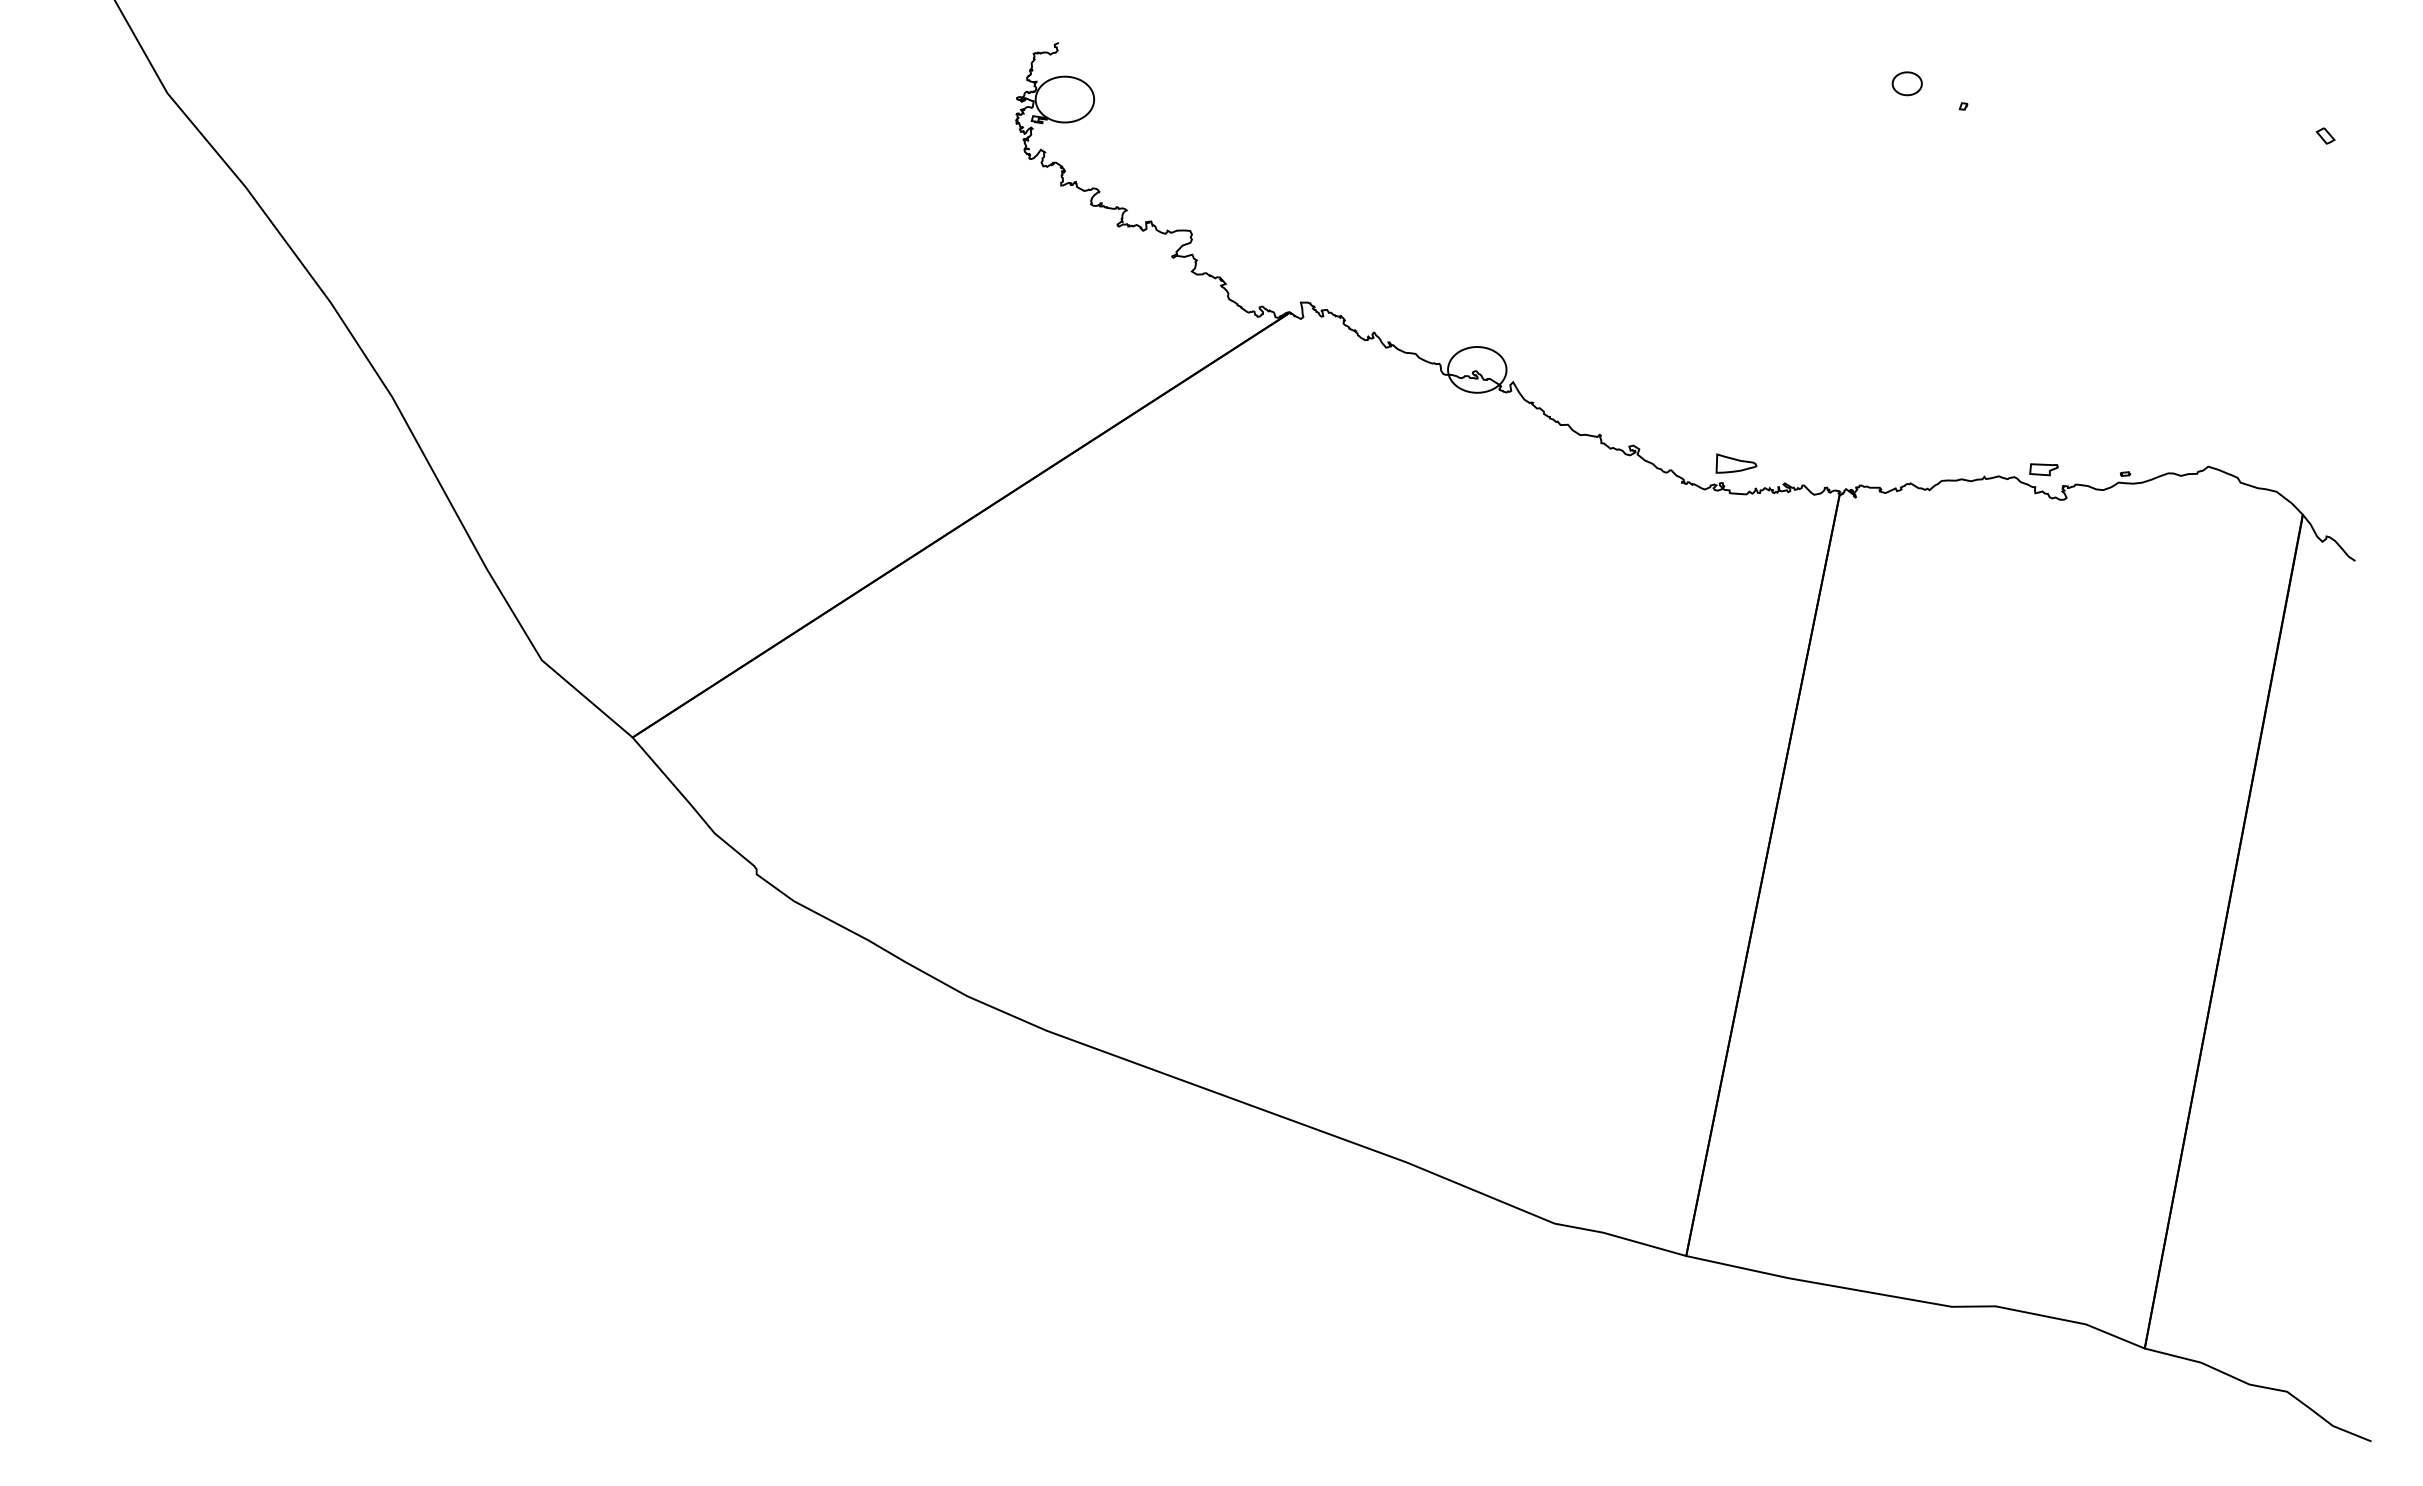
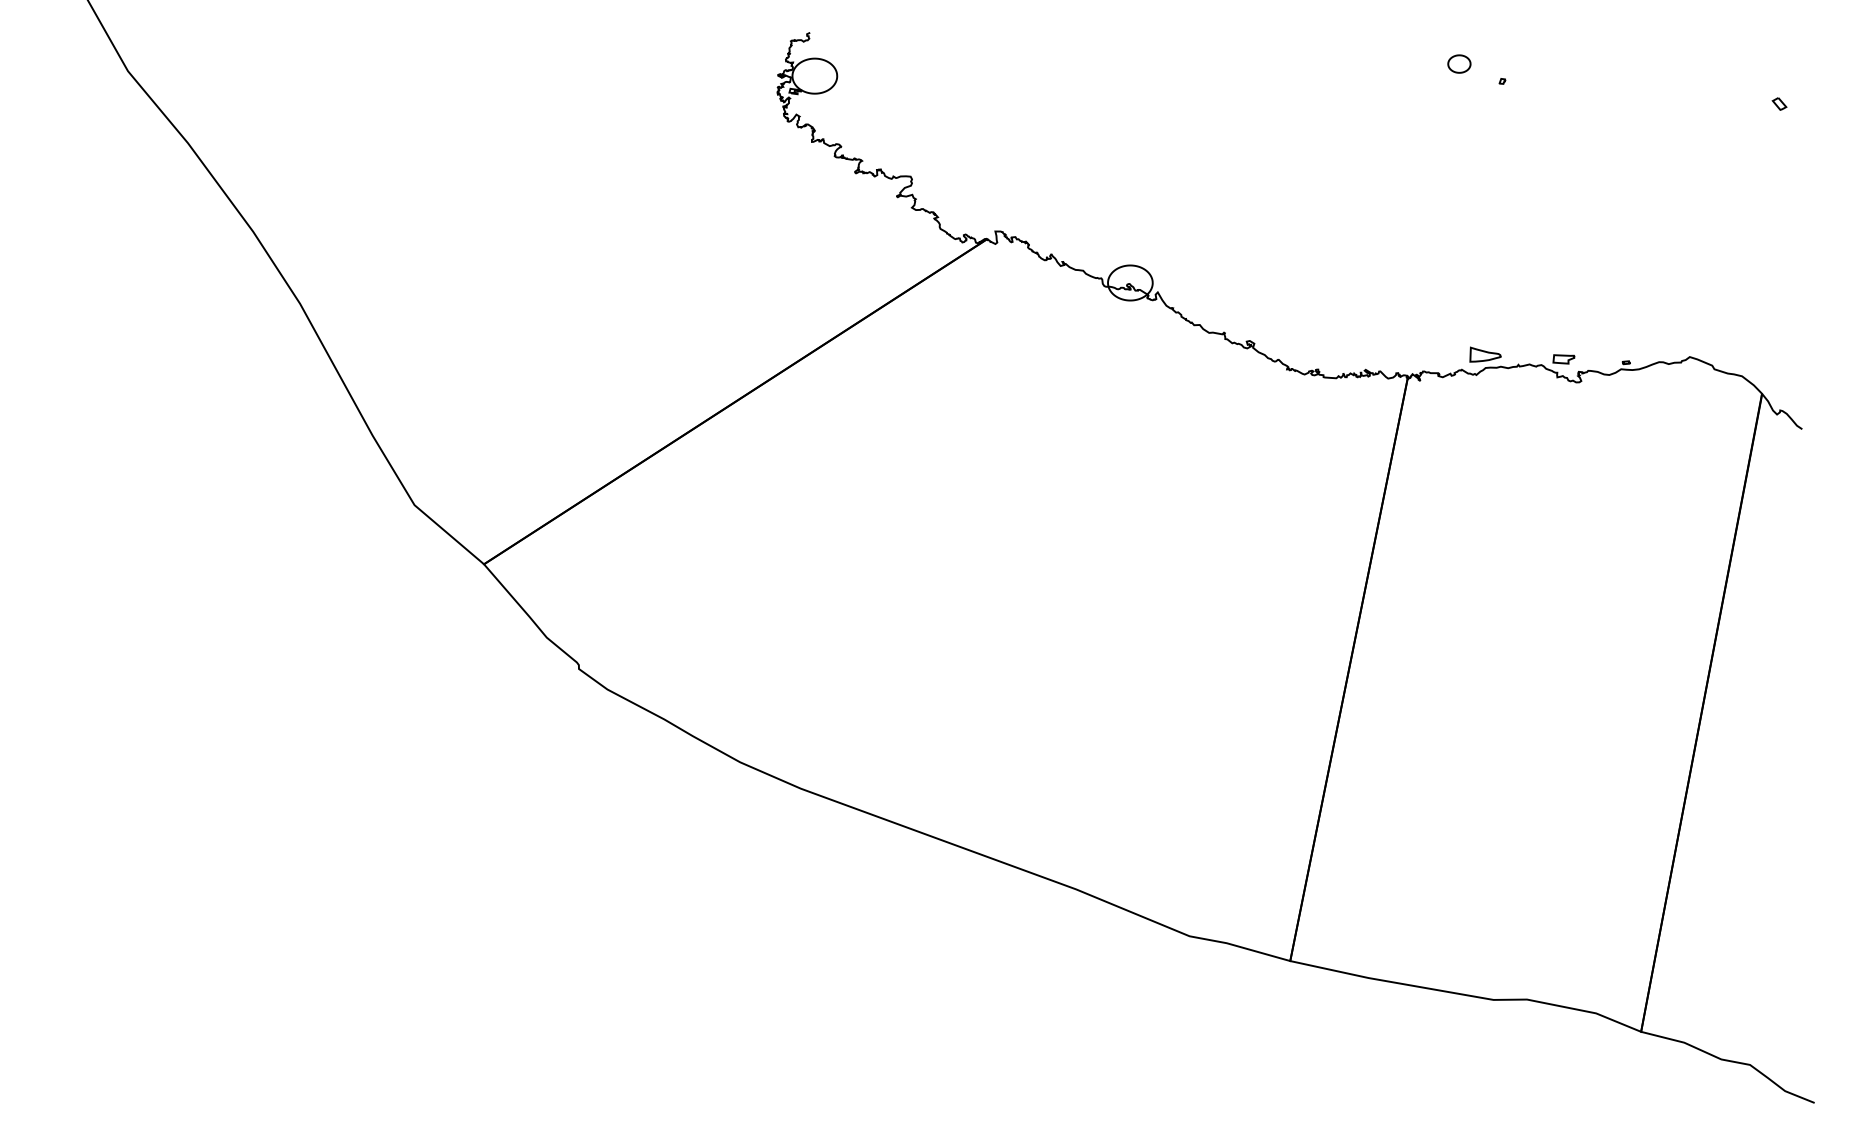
part: (1736, 463) -> (1485, 354), moved

